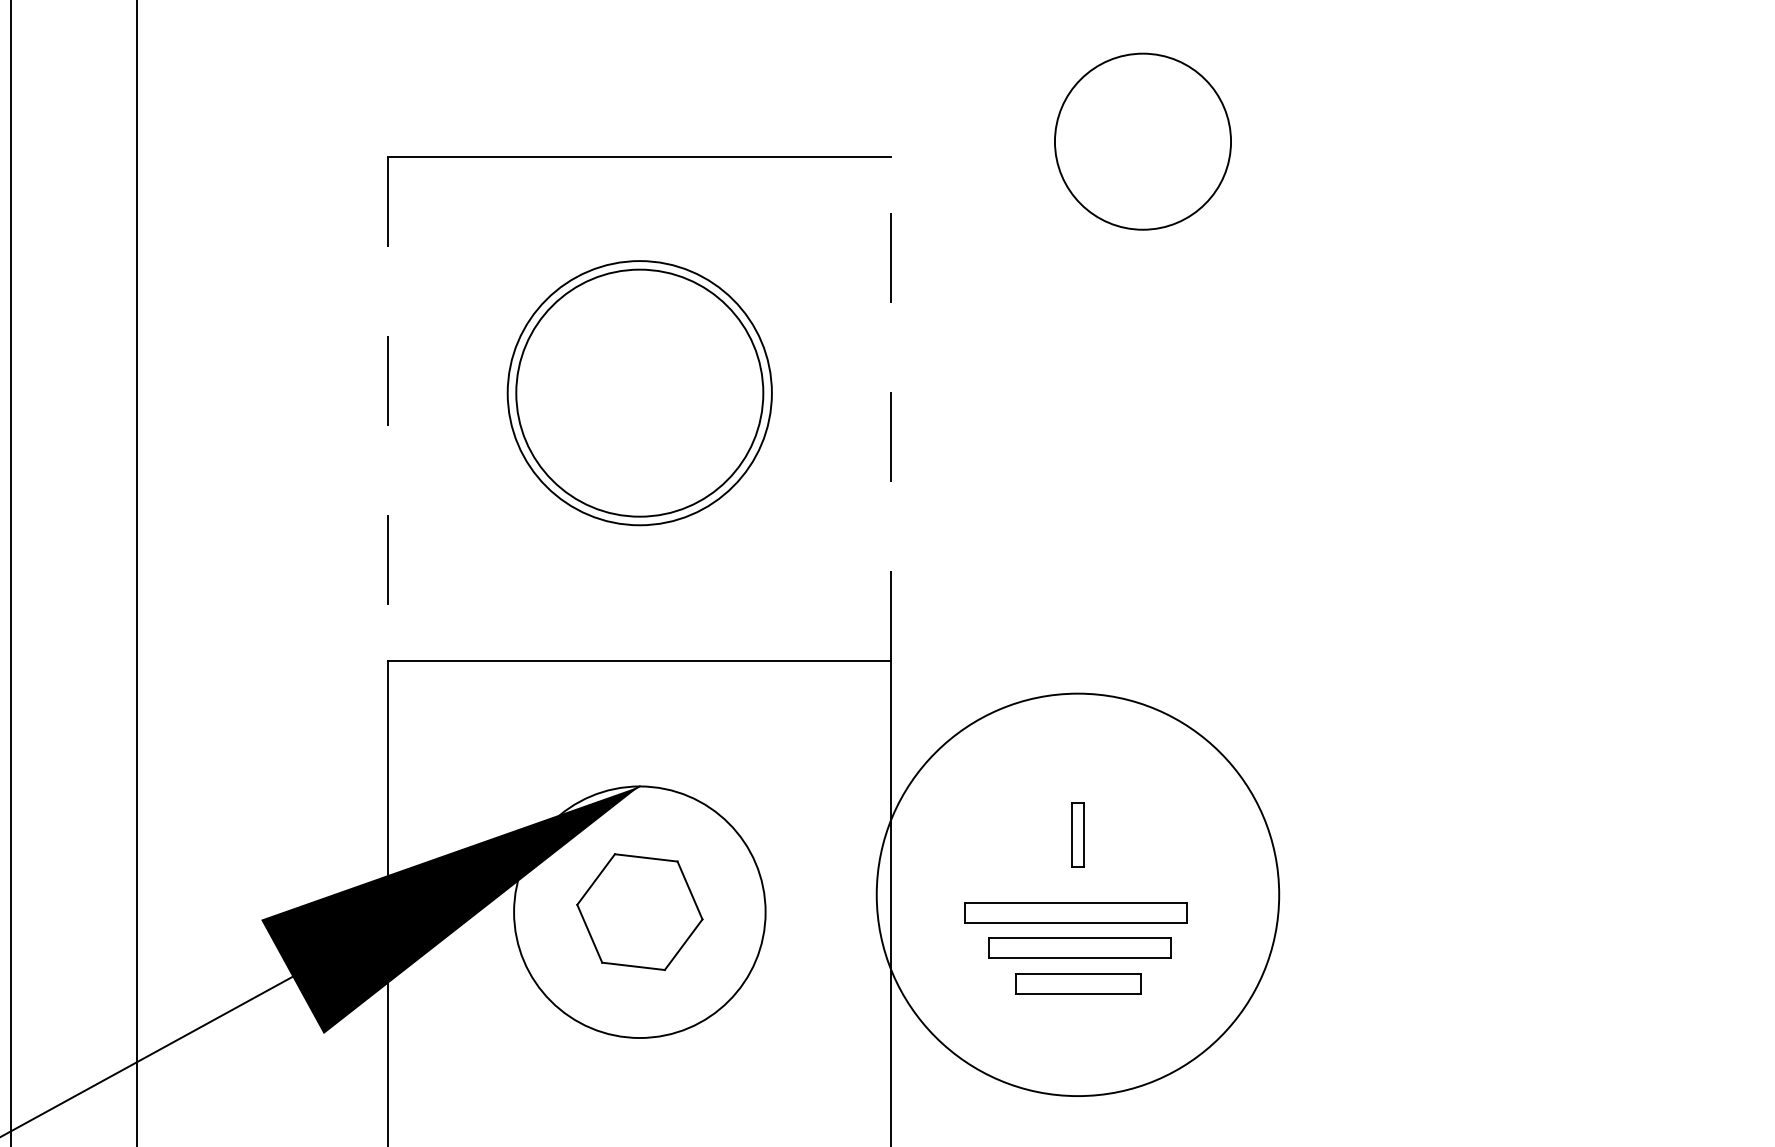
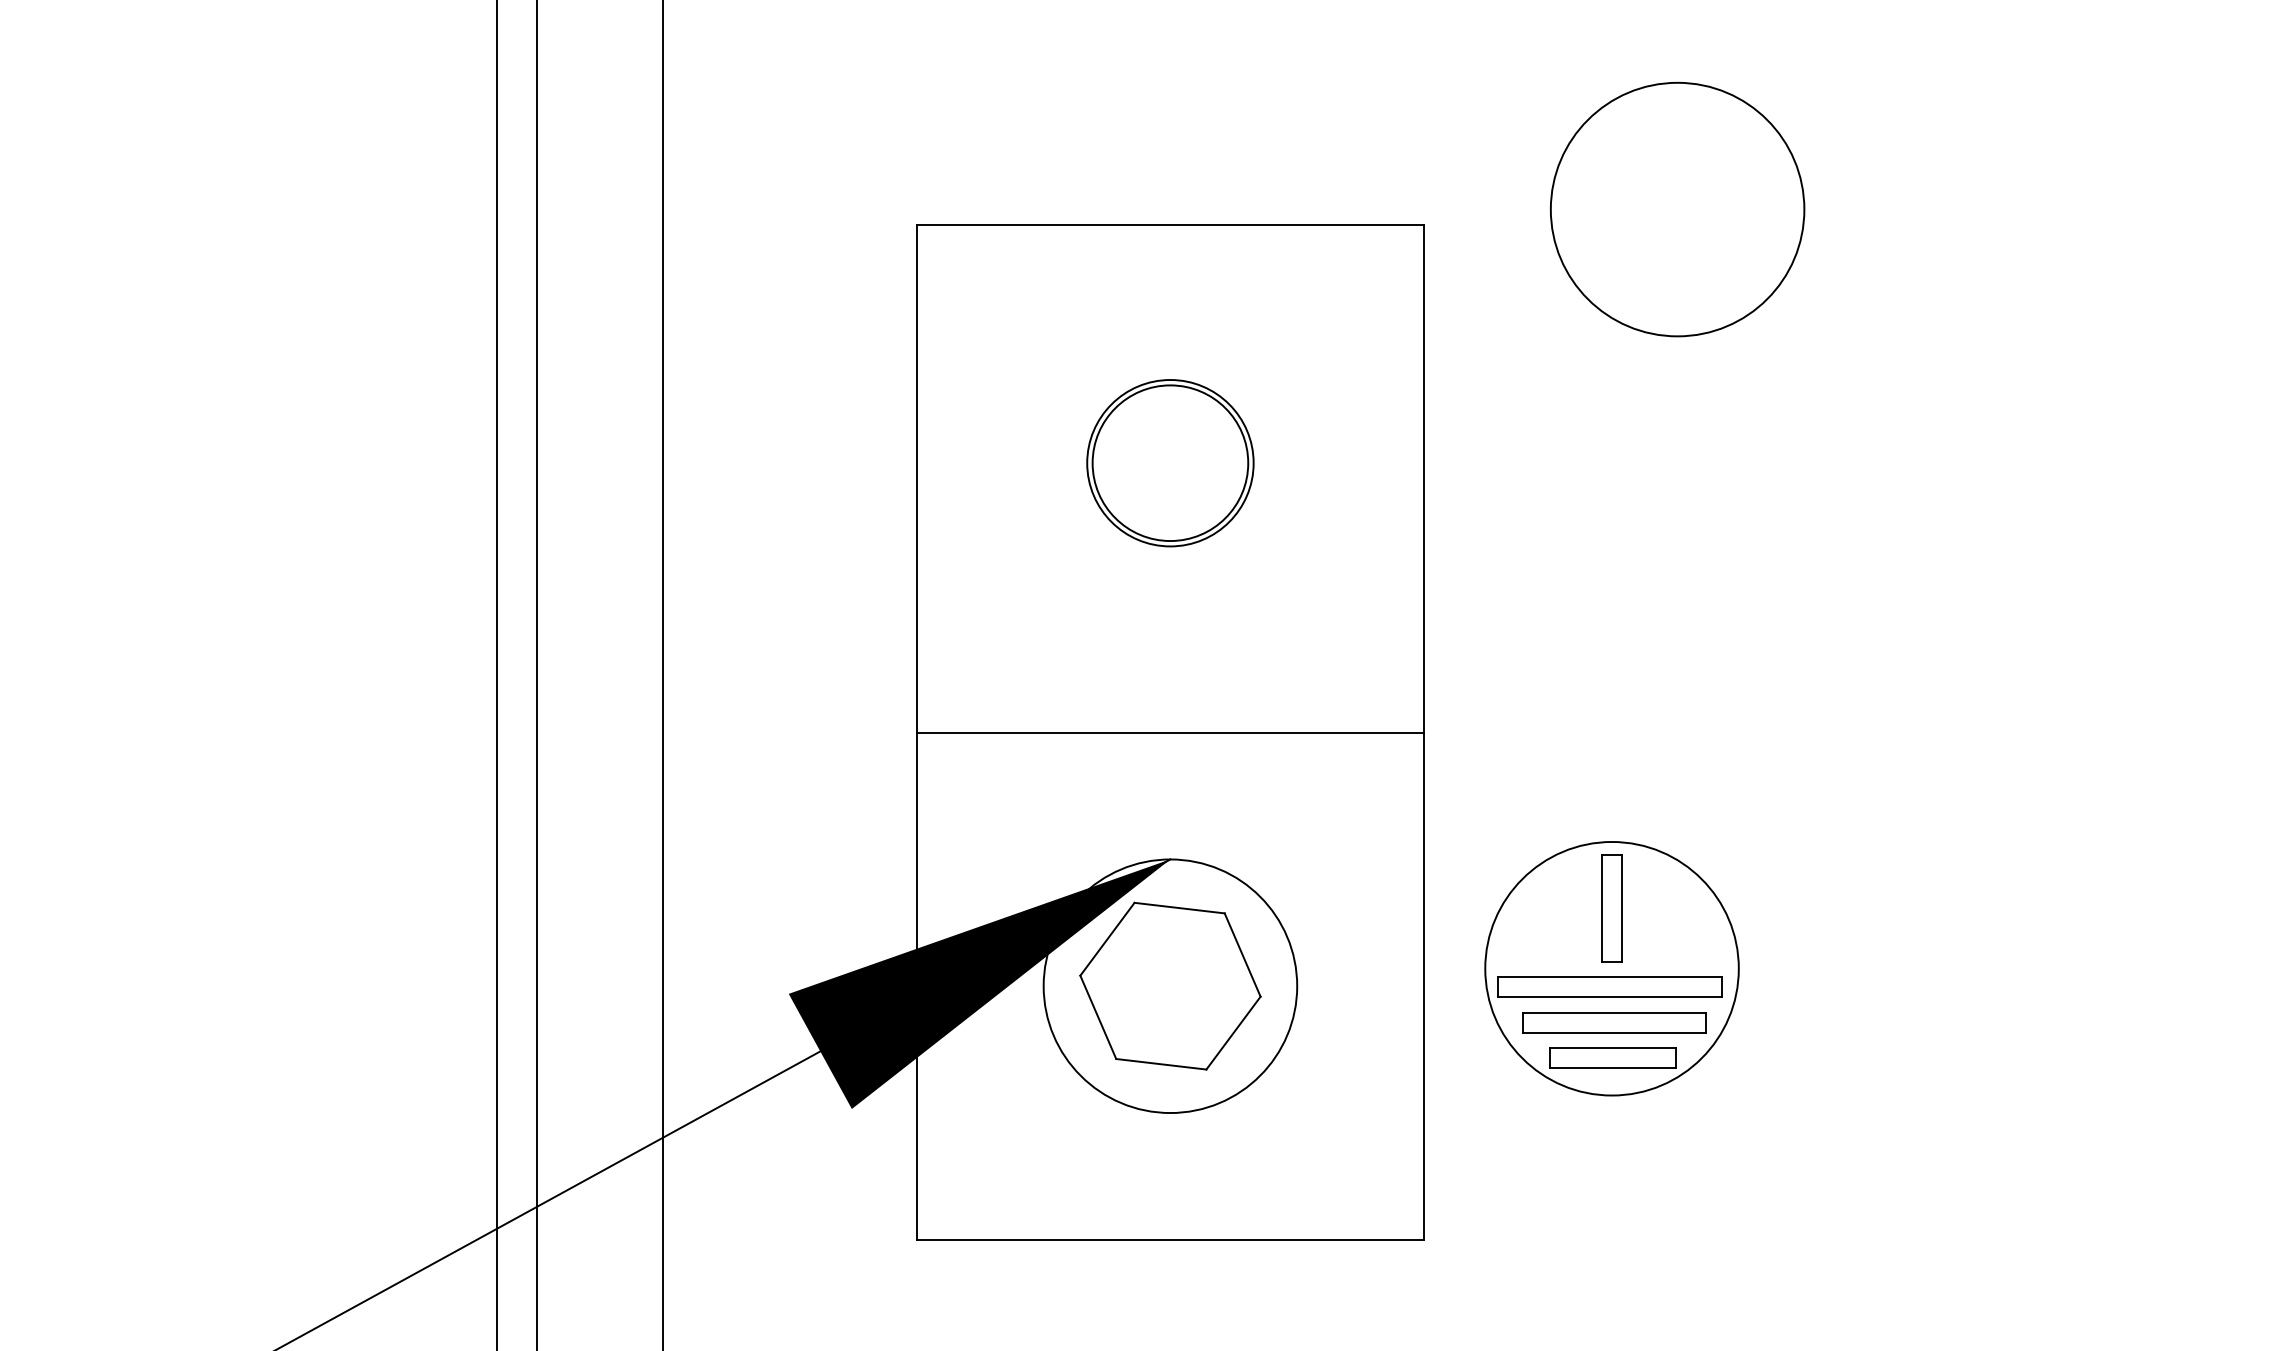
circle: (1142, 141) -> (1677, 209), size x1.43
part: (639, 393) -> (1170, 463), size x0.62
line: (387, 409) -> (916, 479), dashed -> solid
line: (891, 409) -> (1424, 479), dashed -> solid
part: (1077, 835) -> (1611, 908), size x1.67
circle: (1077, 894) -> (1611, 968), size x0.62
part: (639, 911) -> (1170, 985), size x1.43

